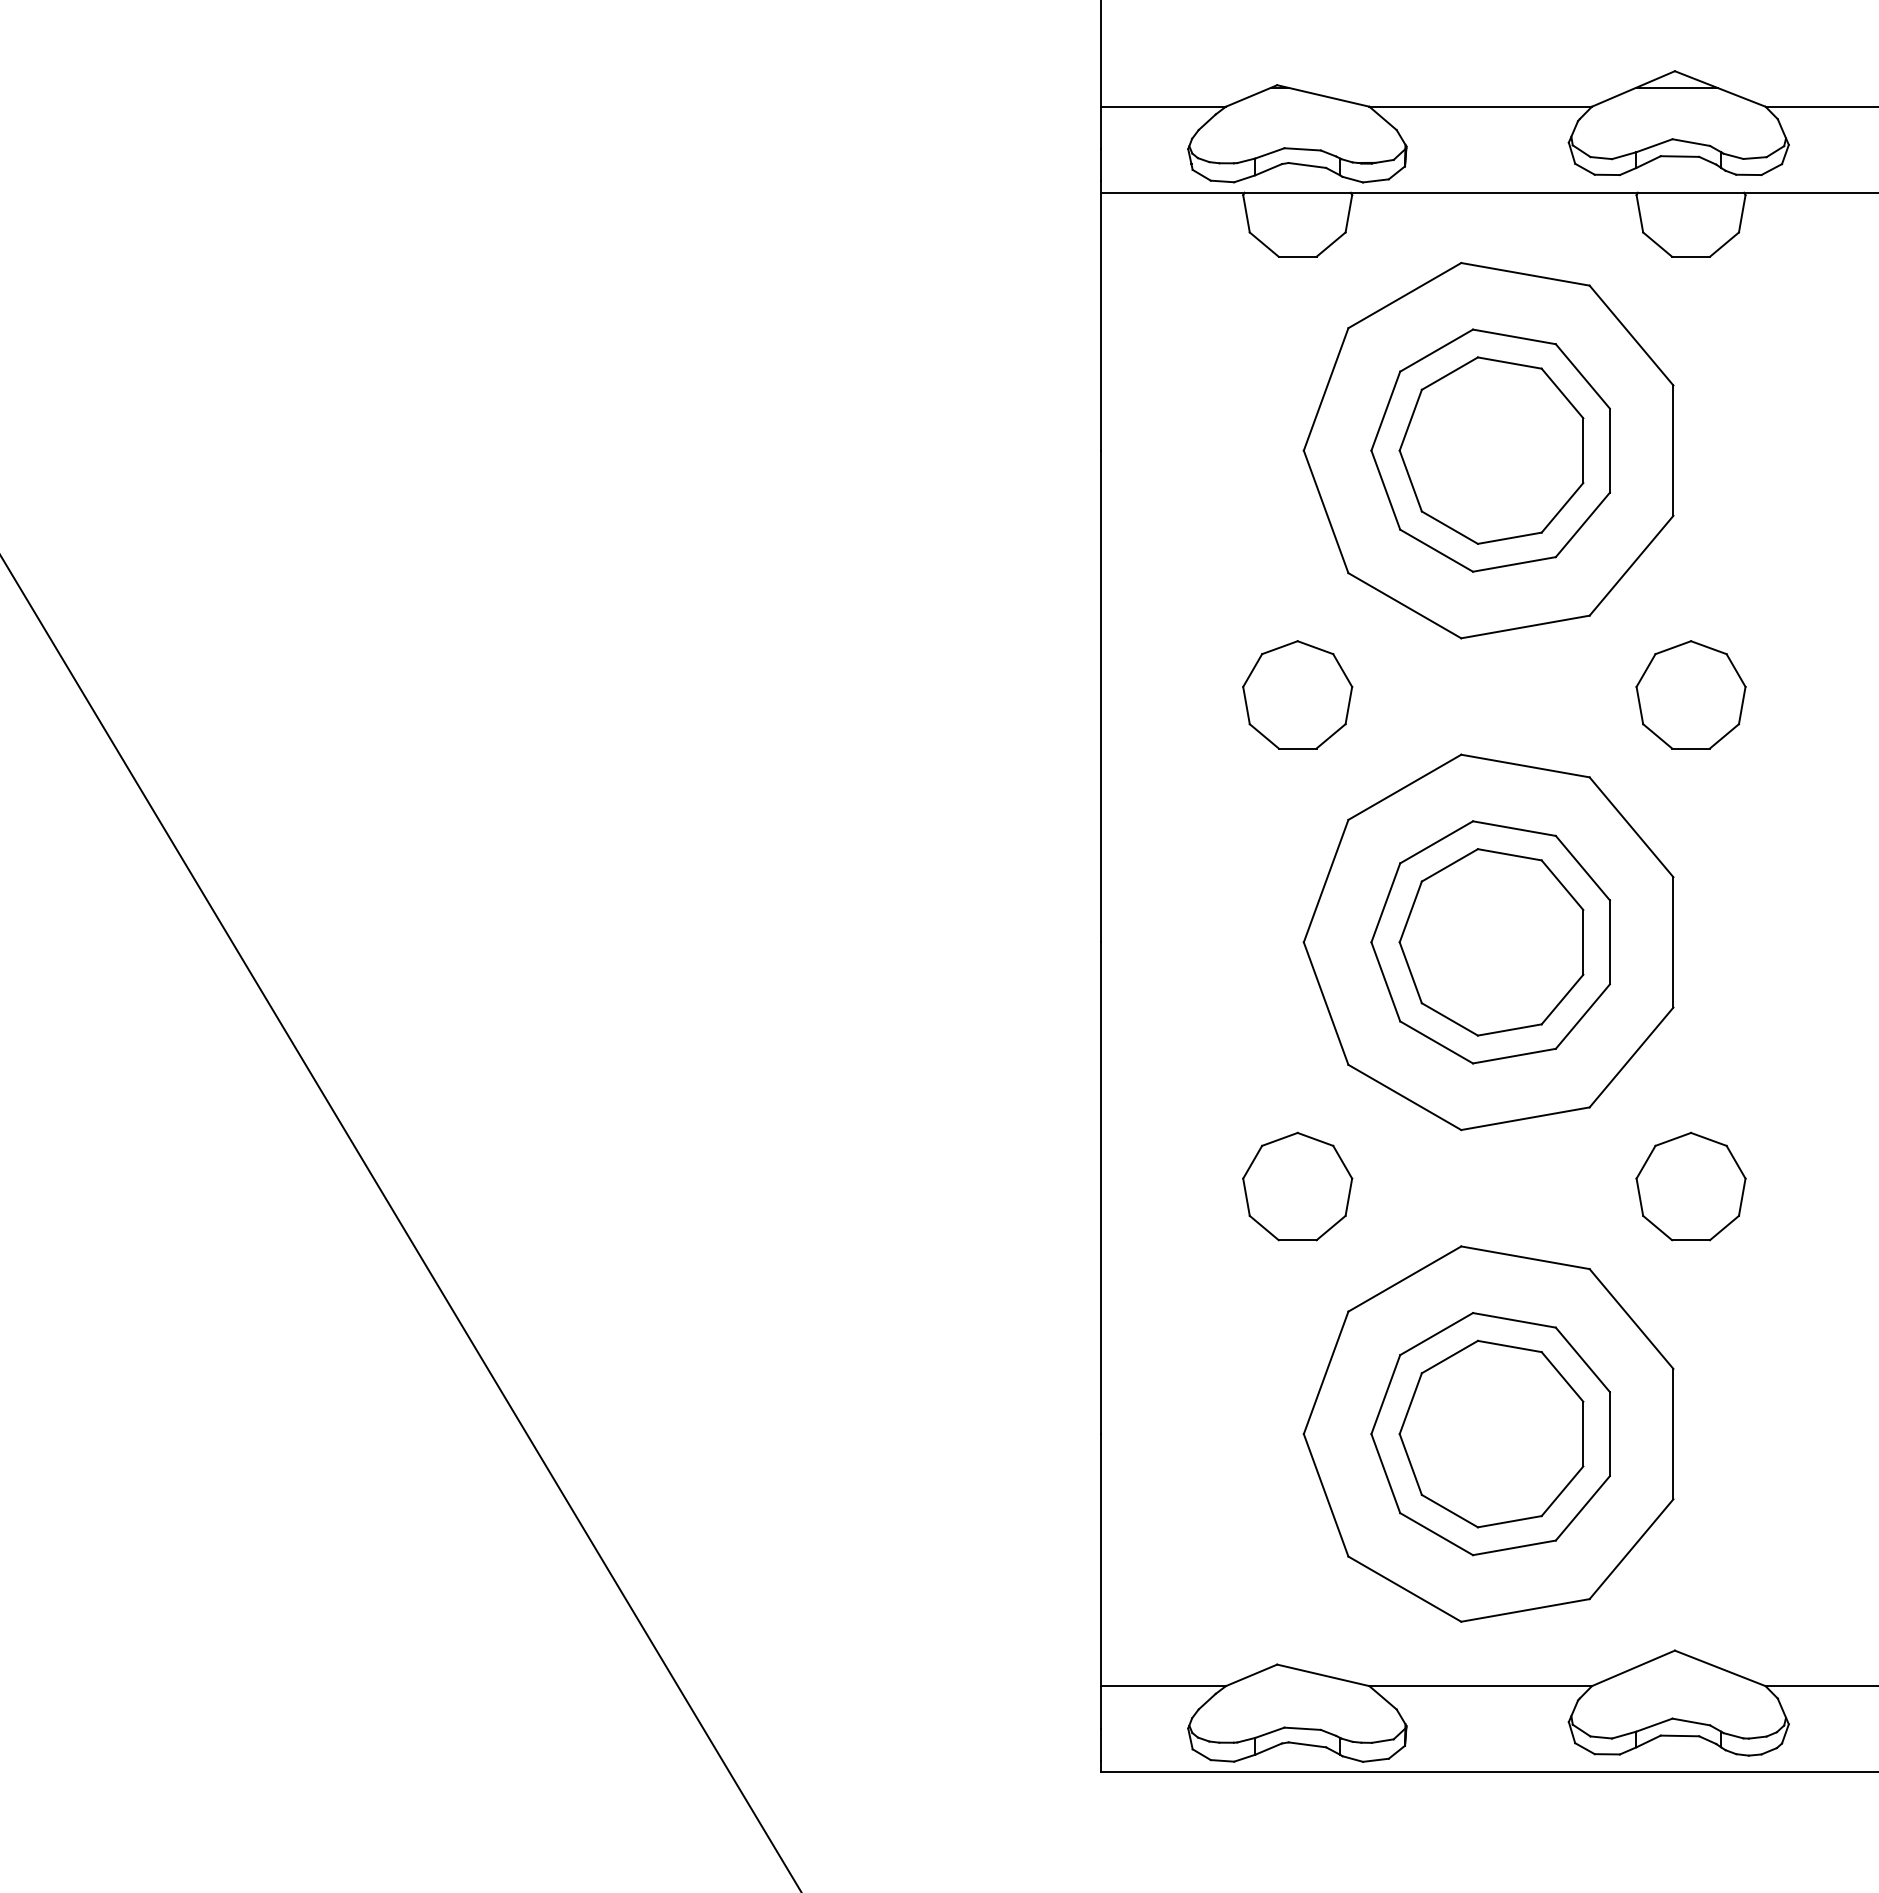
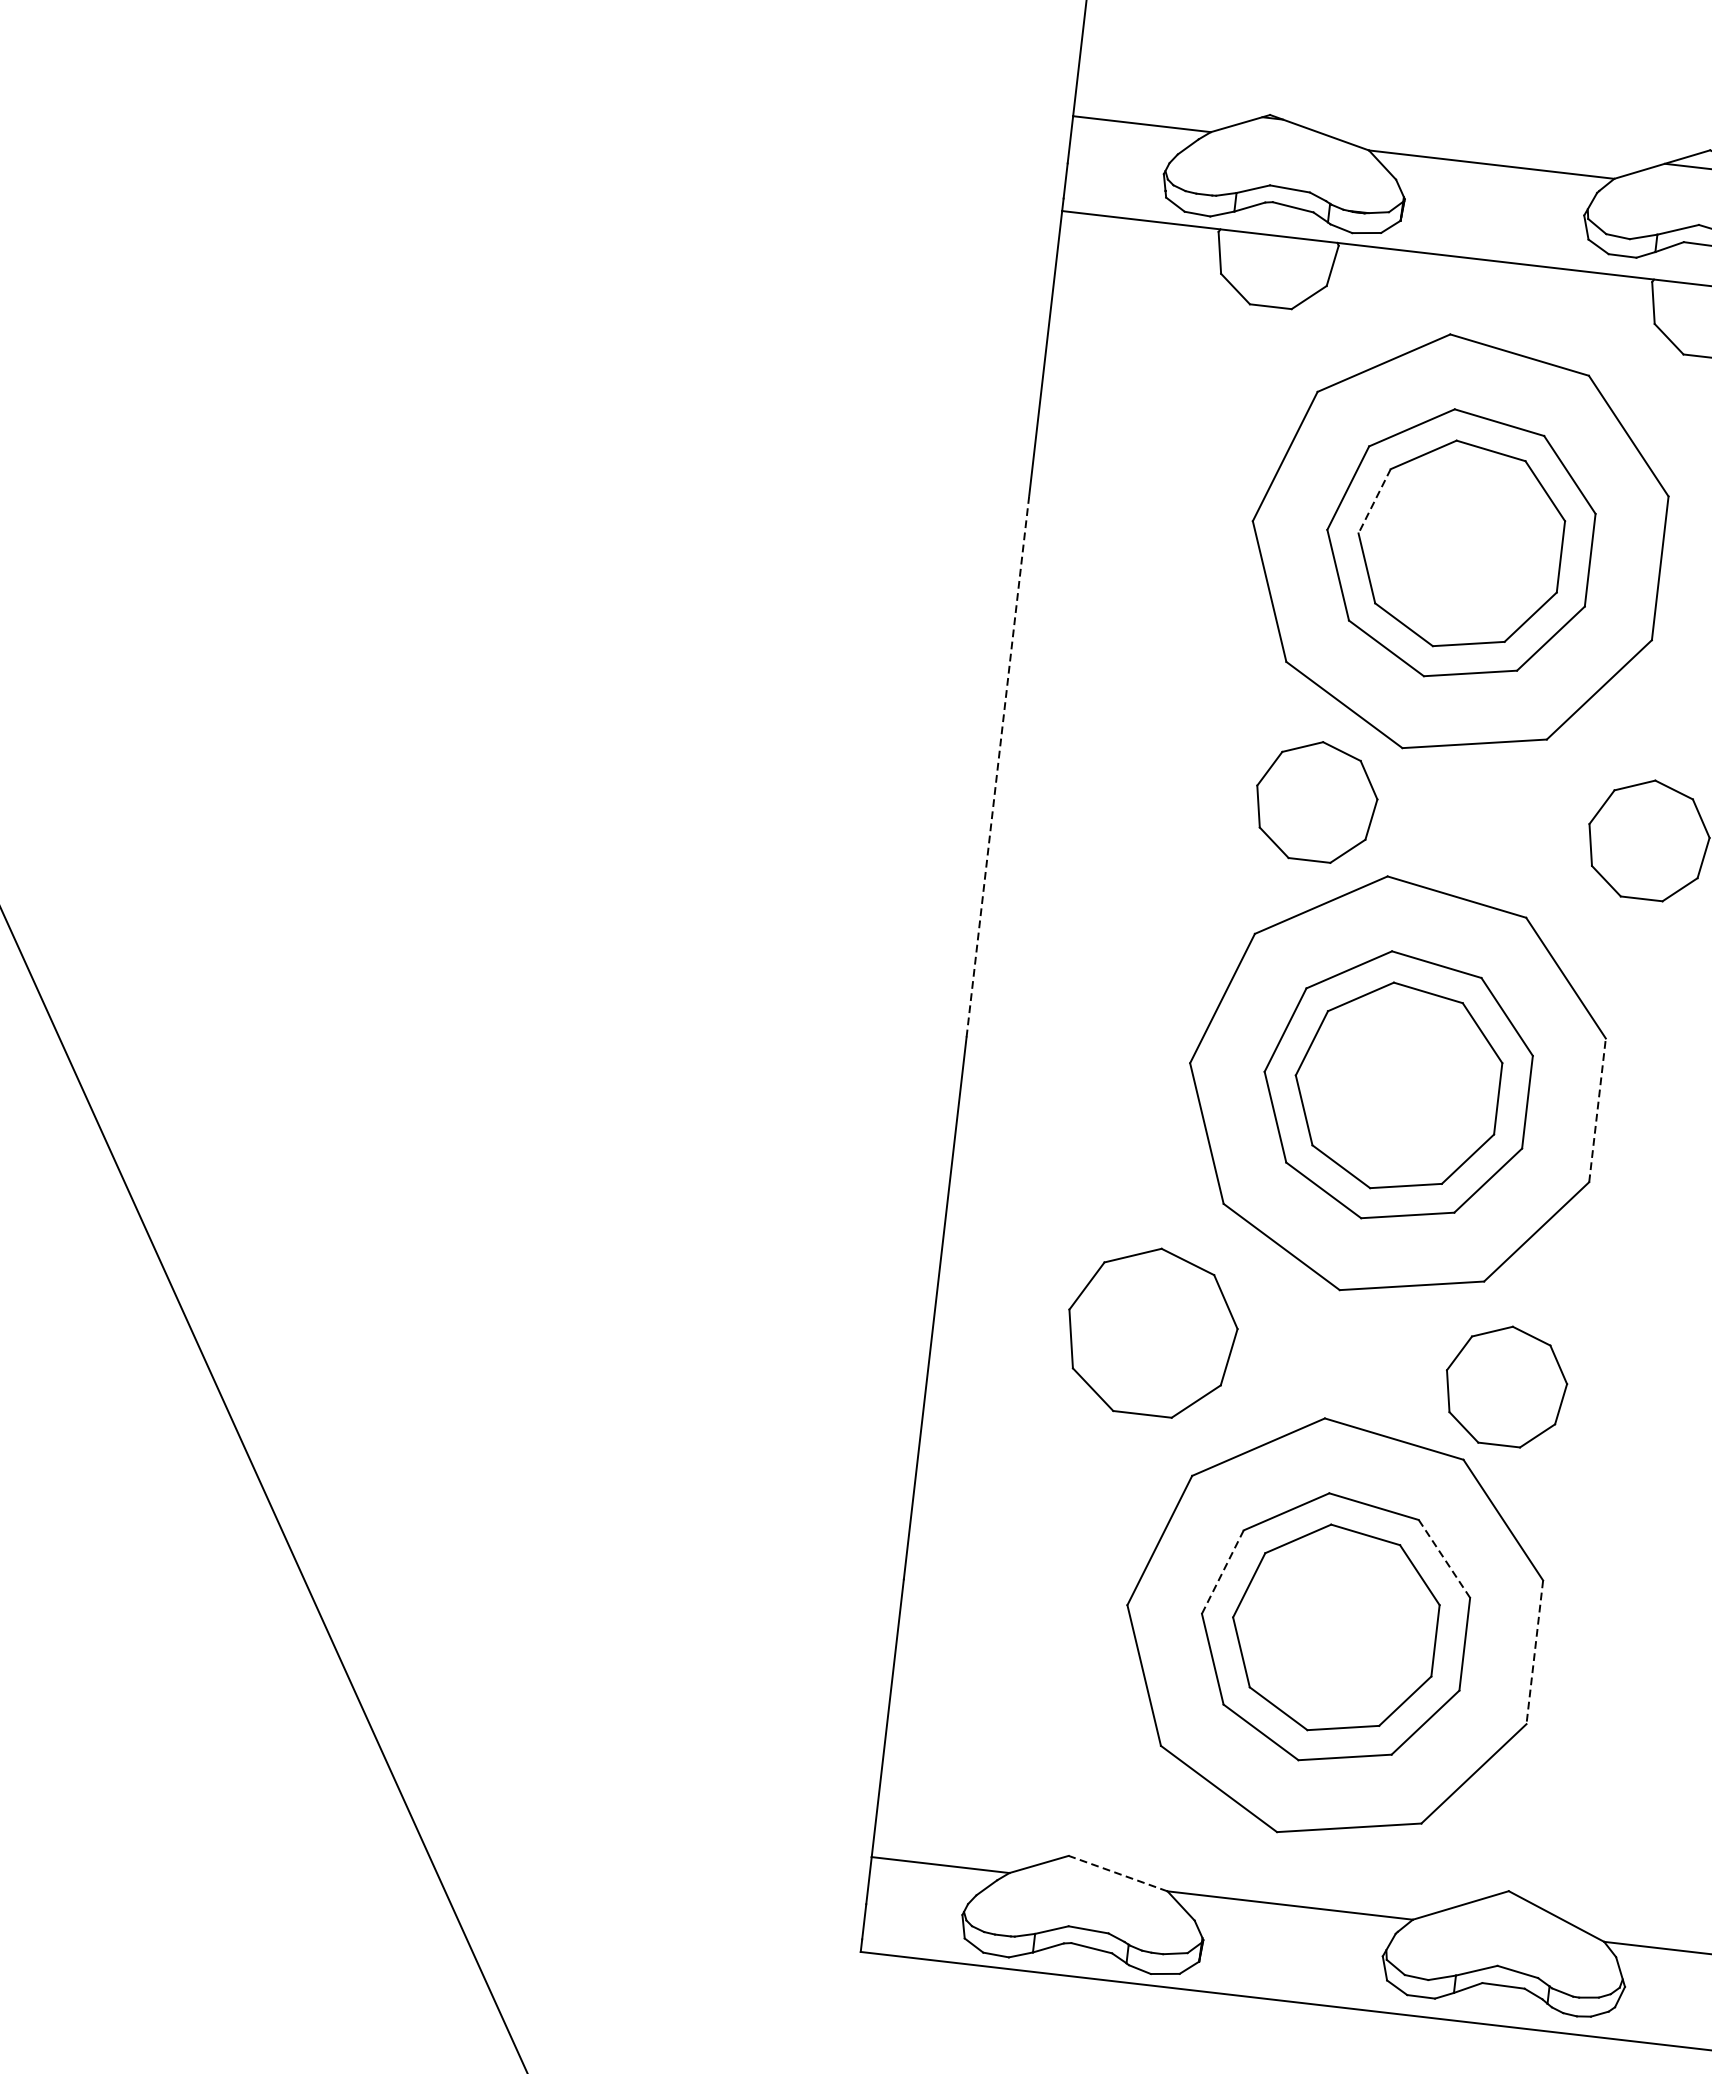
line: (1410, 420) -> (1374, 501), solid -> dashed
part: (1297, 694) -> (1316, 800), moved
line: (1101, 696) -> (998, 766), solid -> dashed
line: (1673, 941) -> (1597, 1109), solid -> dashed
part: (1297, 1186) -> (1152, 1331), size x1.4
part: (1690, 1186) -> (1505, 1385), moved
line: (1582, 1359) -> (1444, 1558), solid -> dashed
line: (1385, 1395) -> (1222, 1573), solid -> dashed
line: (1673, 1434) -> (1534, 1652), solid -> dashed
line: (1322, 1675) -> (1117, 1873), solid -> dashed

